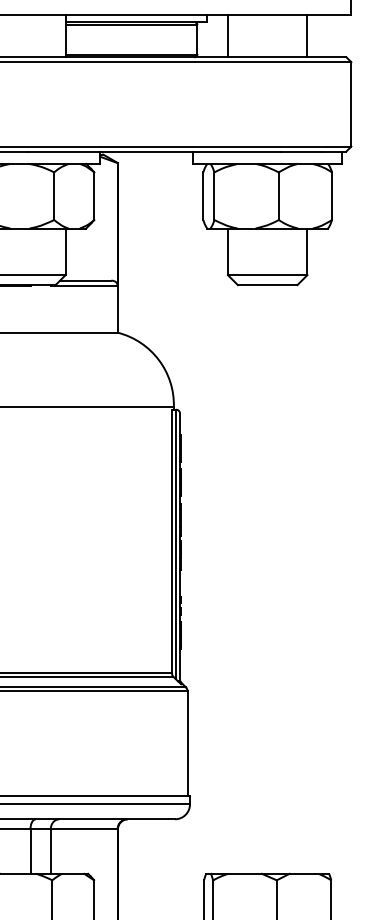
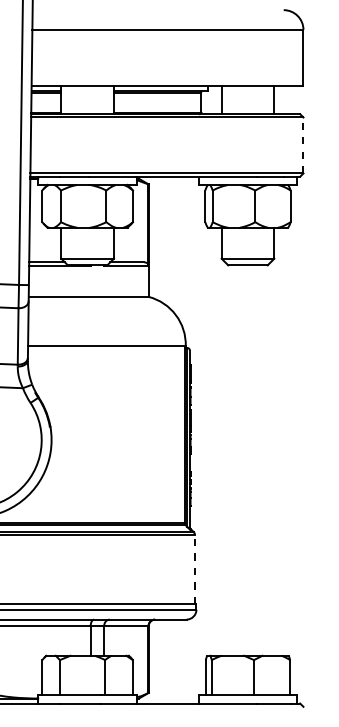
line: (351, 104) -> (303, 145), solid -> dashed
line: (187, 743) -> (194, 569), solid -> dashed

